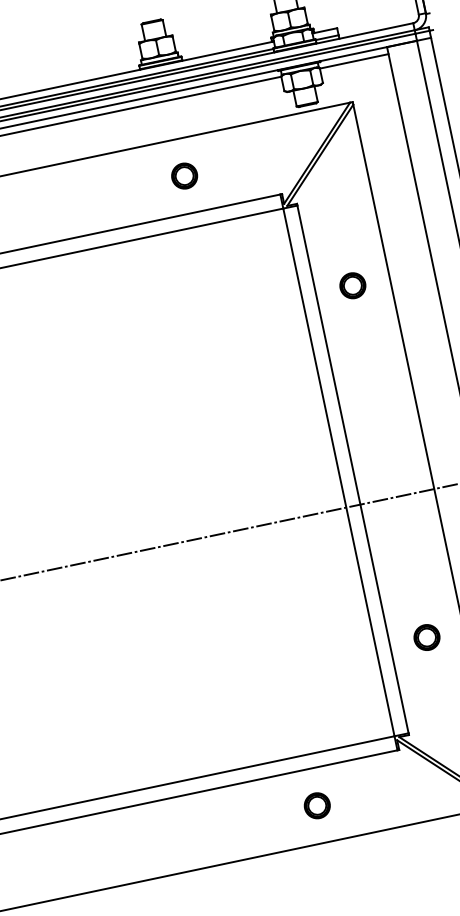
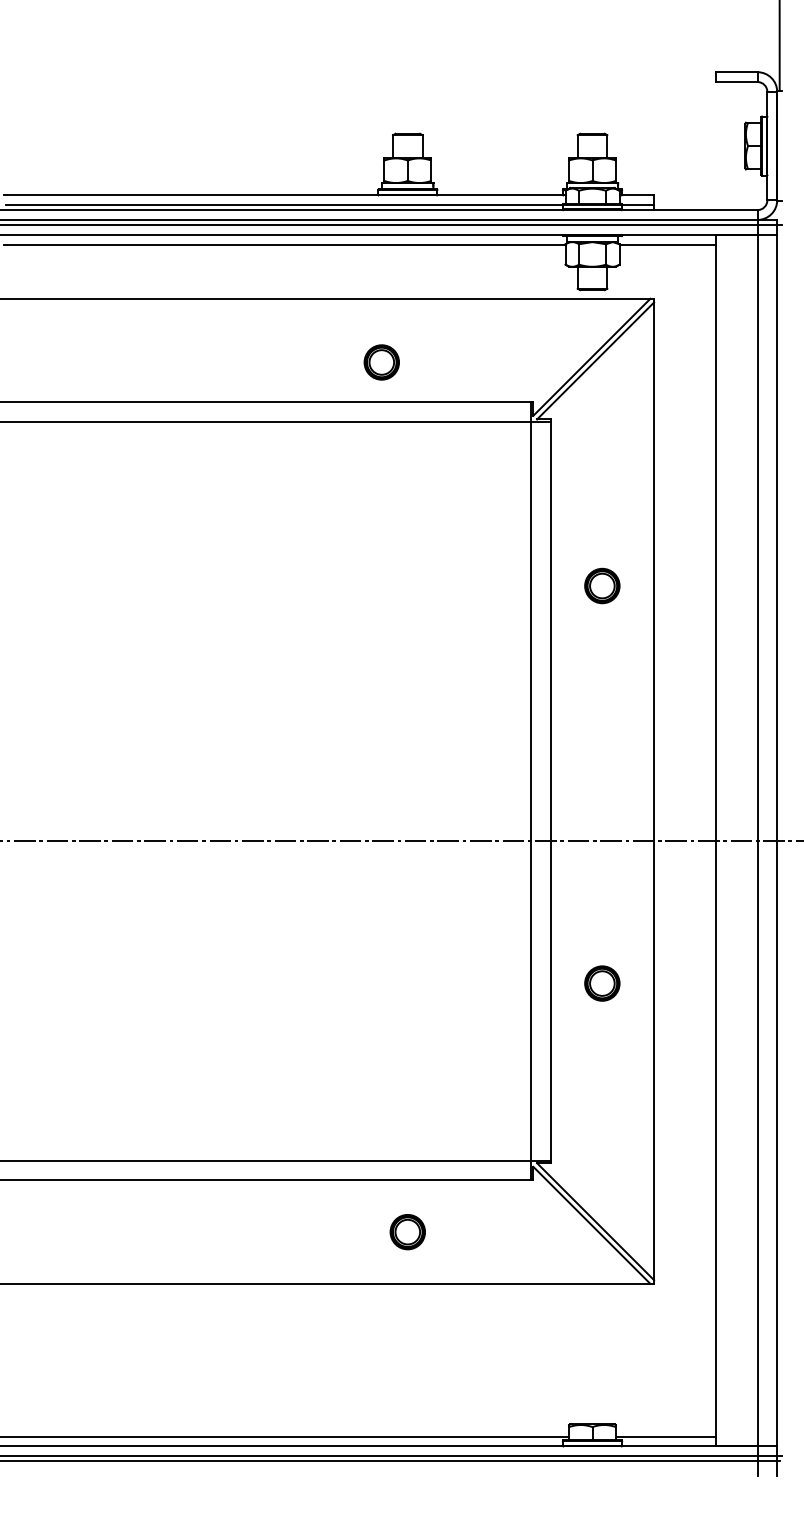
part: (184, 176) -> (381, 362), moved
part: (352, 285) -> (602, 585), moved
part: (427, 637) -> (602, 983), moved

